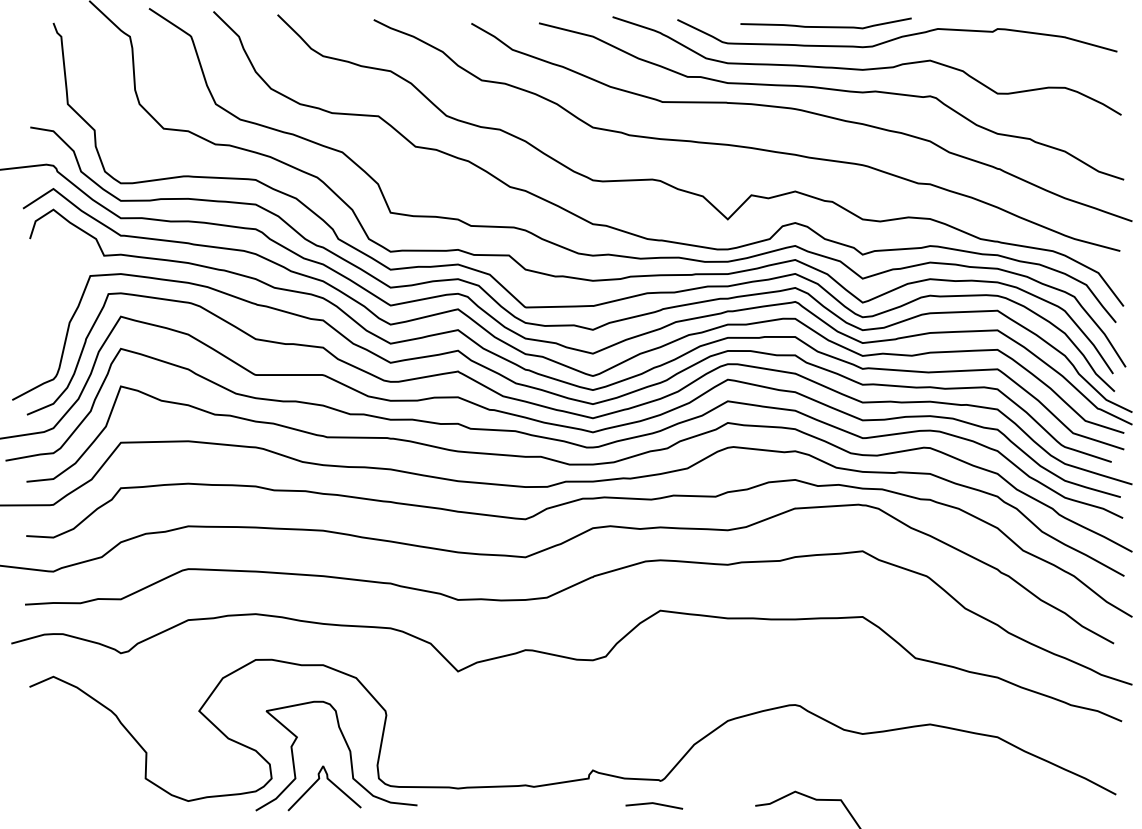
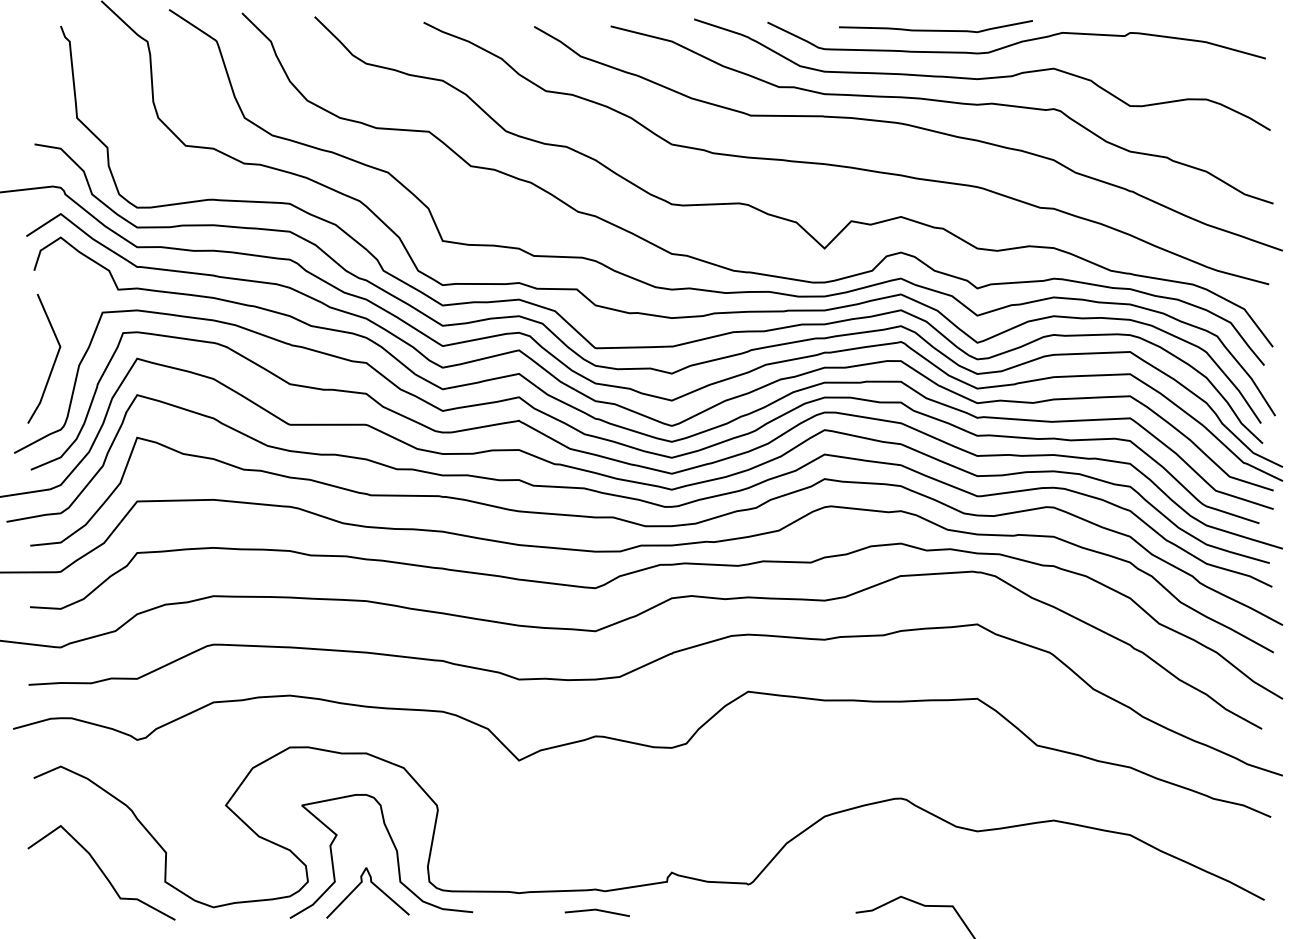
curve: (46, 320) -> (53, 362), added
curve: (89, 770) -> (101, 872), added
line: (653, 803) -> (596, 910), moved

